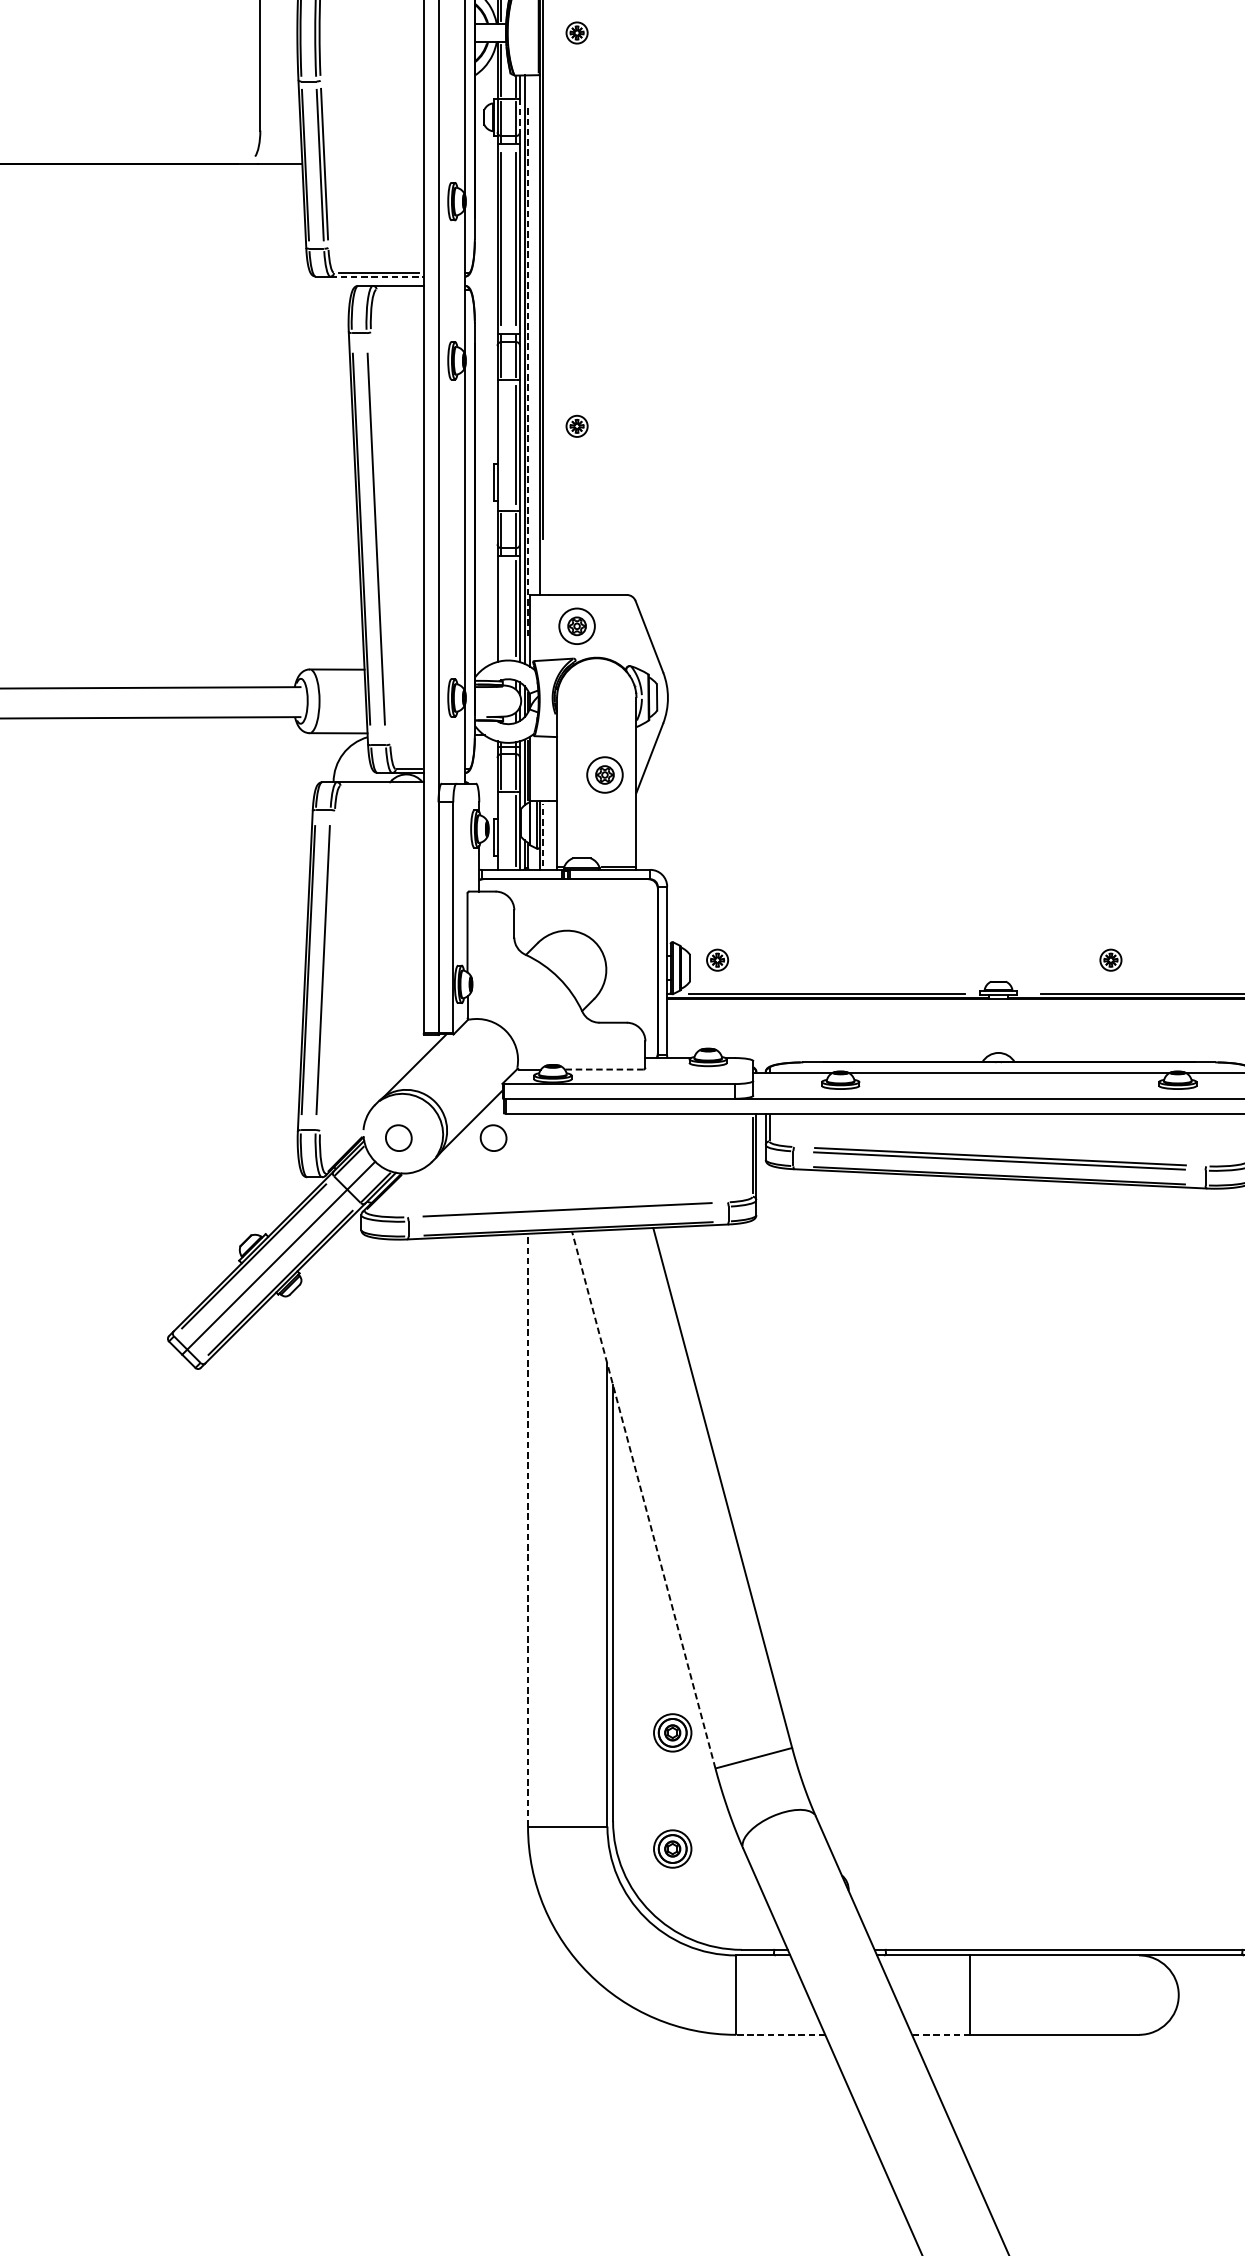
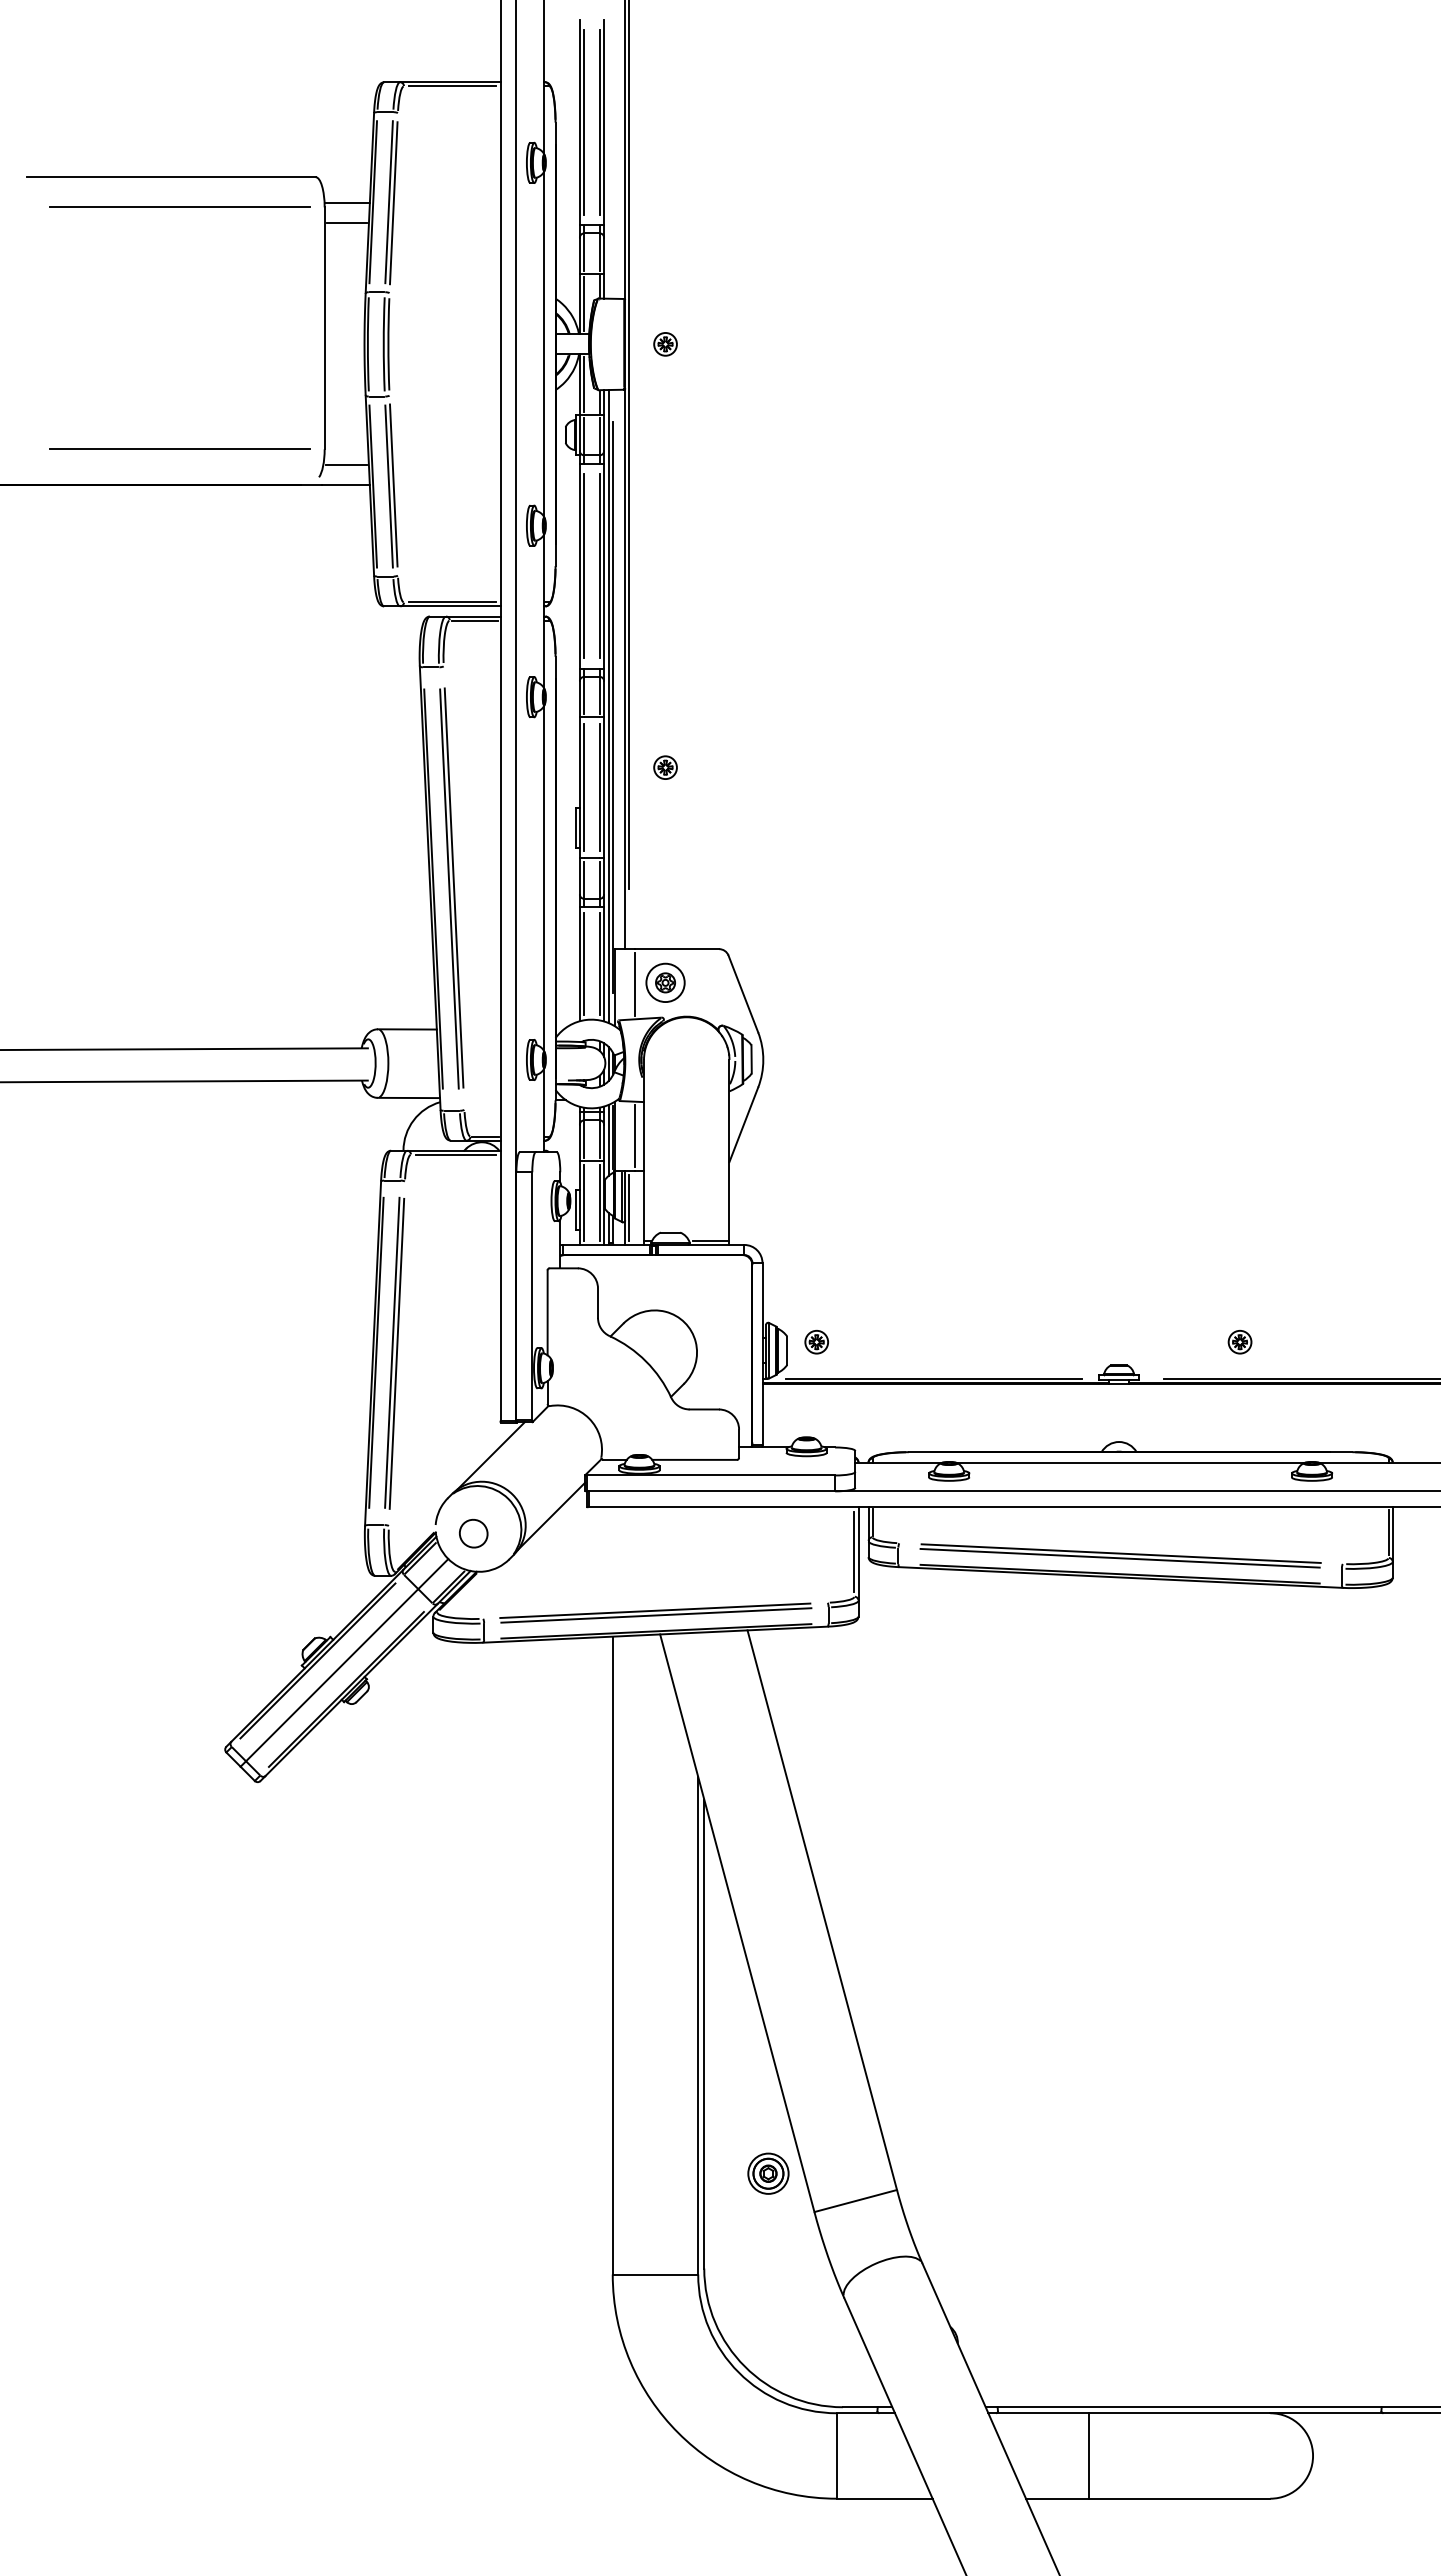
line: (520, 115) -> (604, 433), dashed -> solid
line: (126, 130) -> (180, 449), added
line: (279, 145) -> (345, 465), added
line: (377, 276) -> (450, 606), dashed -> solid
line: (399, 289) -> (474, 620), added
line: (528, 370) -> (613, 707), dashed -> solid
line: (500, 444) -> (583, 787), added
line: (380, 537) -> (453, 887), added
line: (500, 608) -> (583, 963), added
line: (549, 626) -> (635, 983), added
line: (549, 769) -> (635, 1136), added
part: (604, 774) -> (695, 1142), removed
line: (381, 785) -> (455, 1154), added
line: (500, 830) -> (583, 1202), added
line: (543, 835) -> (629, 1207), dashed -> solid
line: (327, 970) -> (396, 1353), added
line: (603, 1069) -> (694, 1459), dashed -> solid
part: (493, 1137) -> (575, 1533), removed
line: (568, 1214) -> (656, 1615), added
line: (643, 1500) -> (737, 1923), dashed -> solid
line: (527, 1530) -> (612, 1955), dashed -> solid
part: (672, 1848) -> (768, 2298), removed
line: (780, 2034) -> (884, 2498), dashed -> solid
line: (940, 2034) -> (1056, 2498), dashed -> solid

